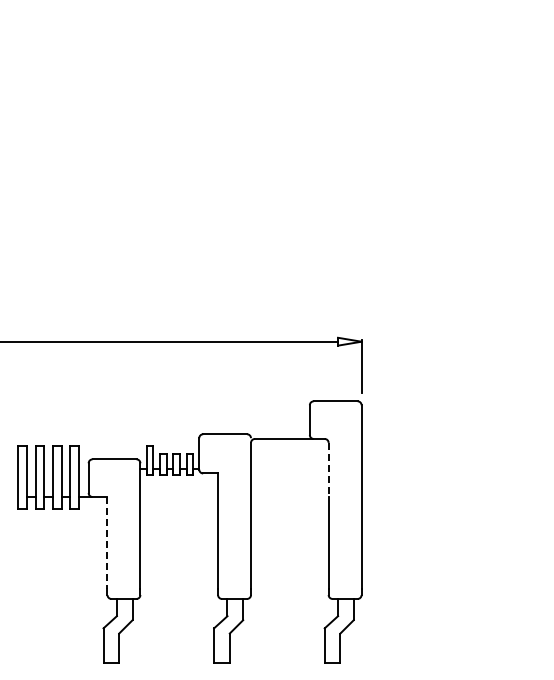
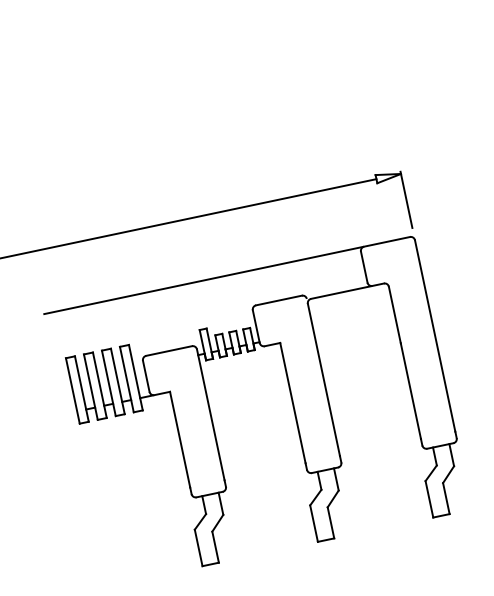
line: (159, 401) -> (203, 280), added
line: (328, 470) -> (394, 315), dashed -> solid
line: (107, 542) -> (180, 439), dashed -> solid

